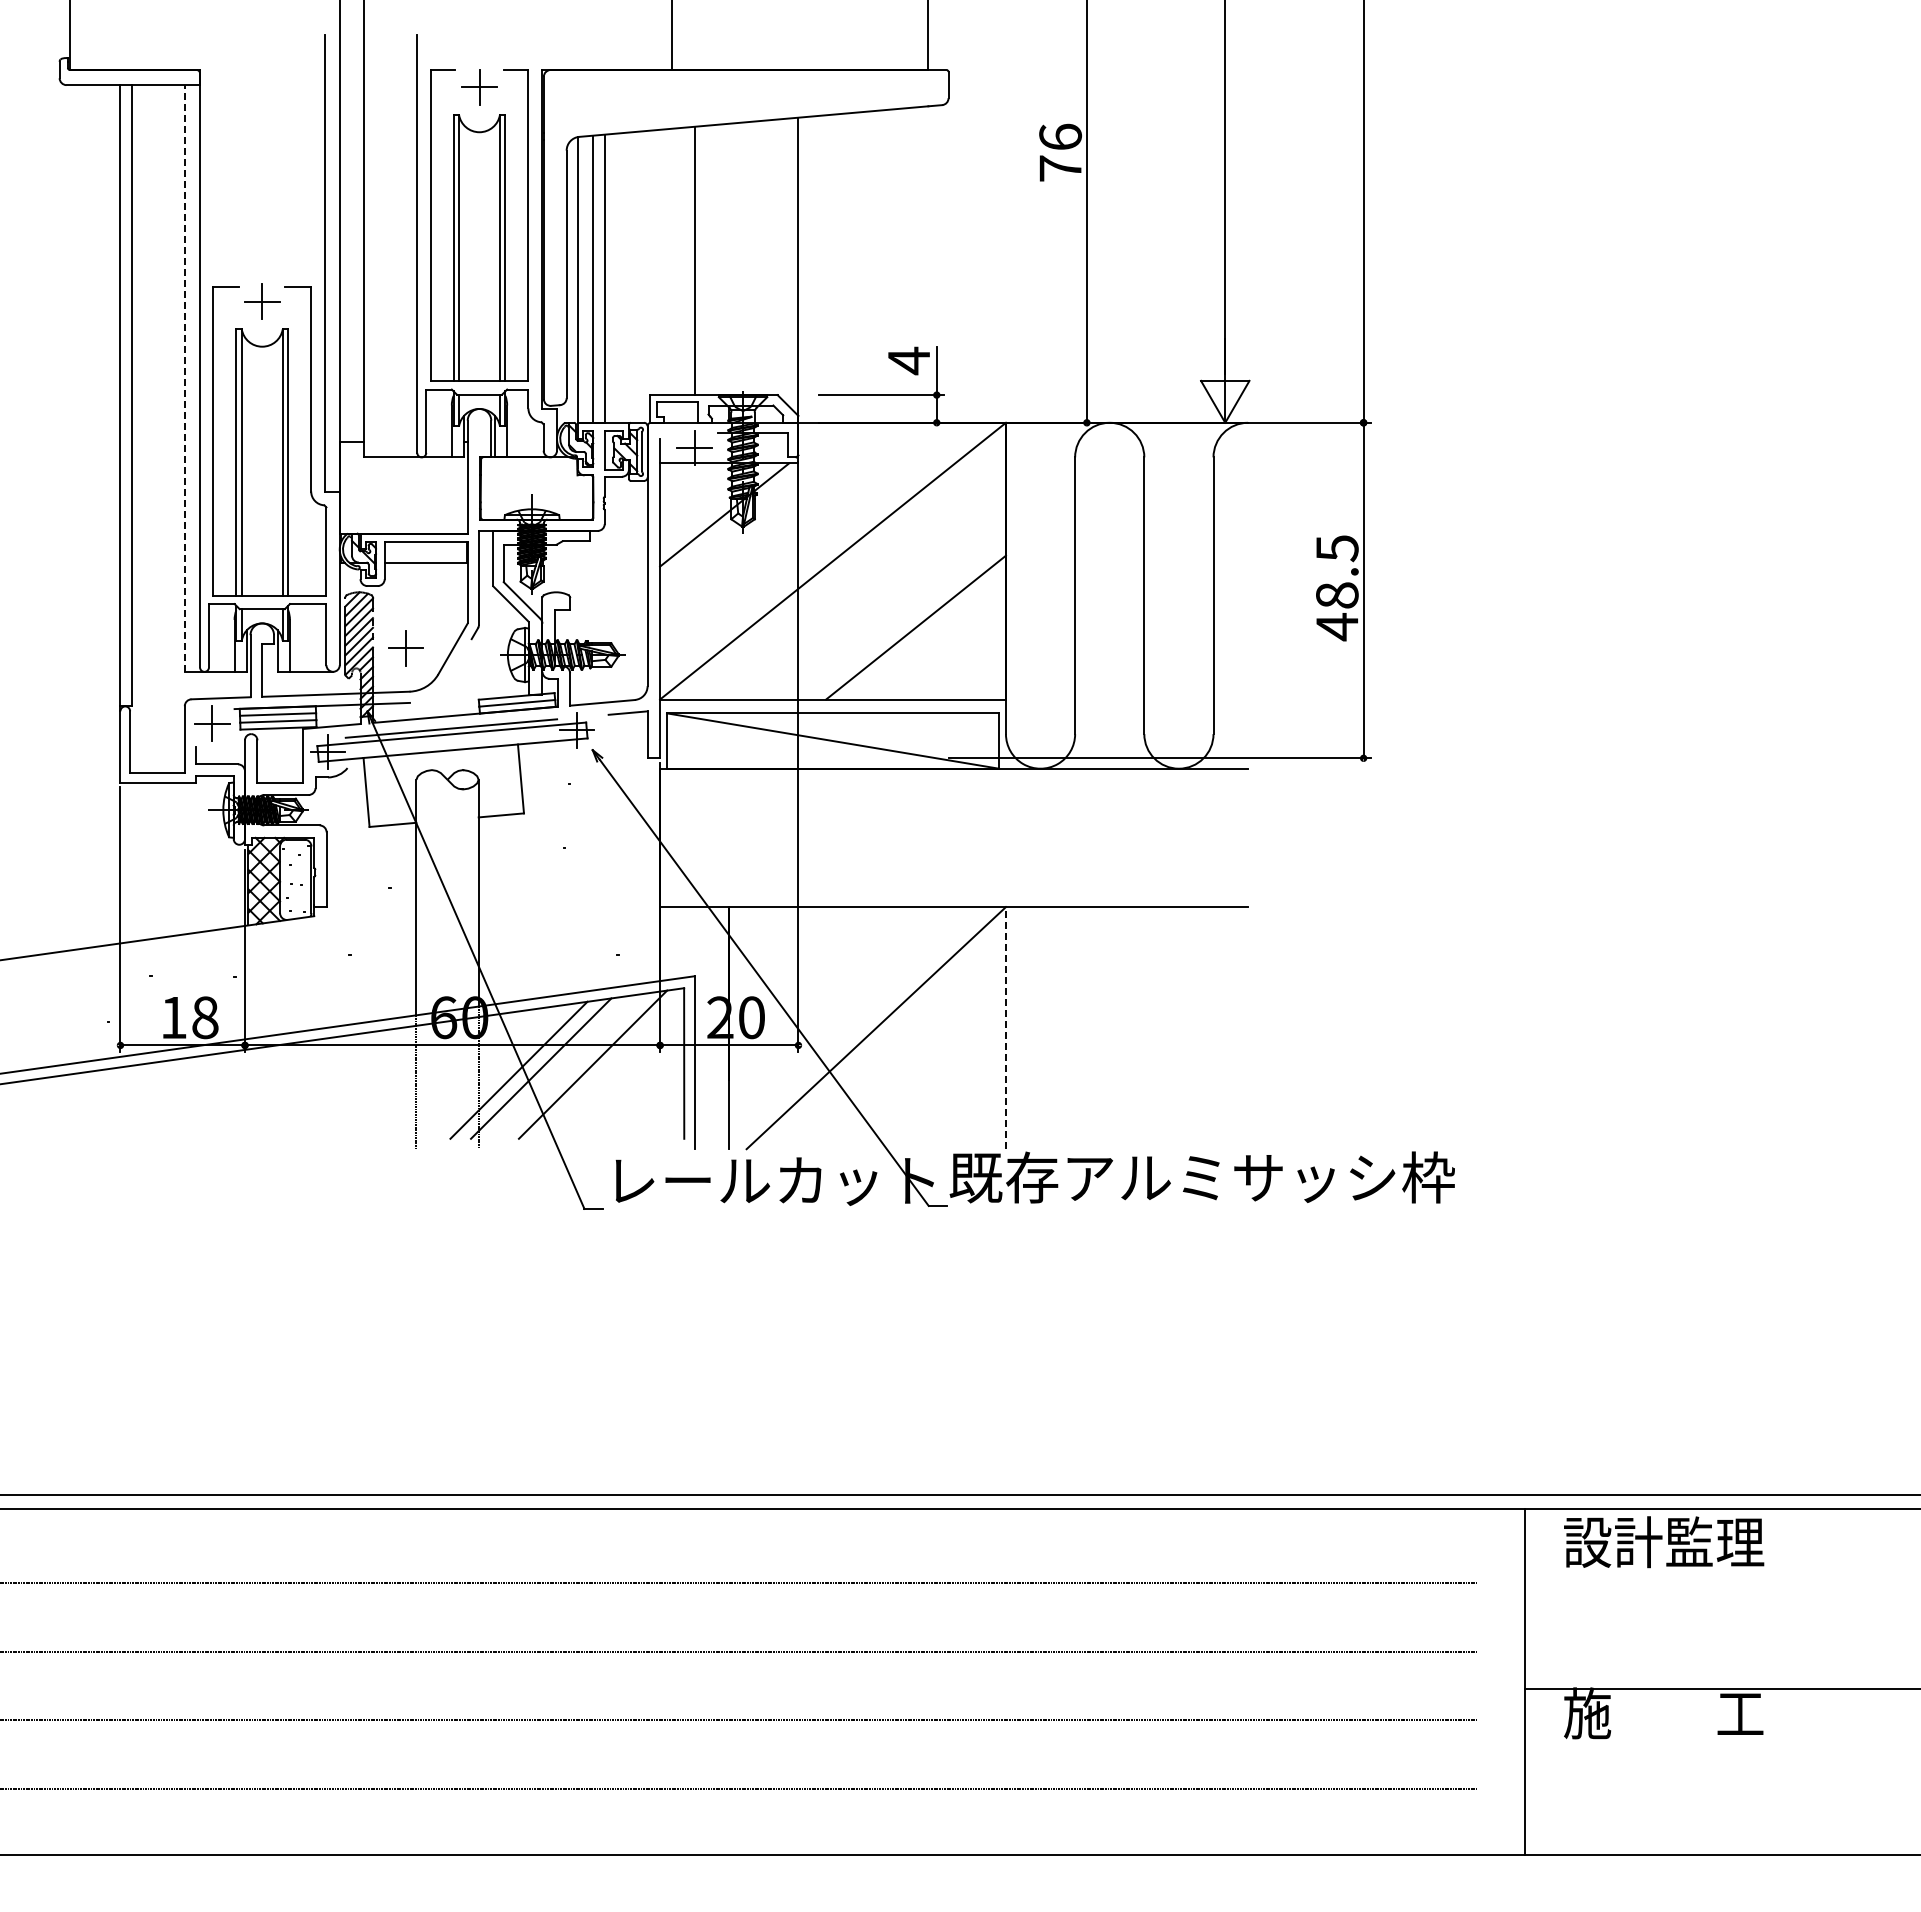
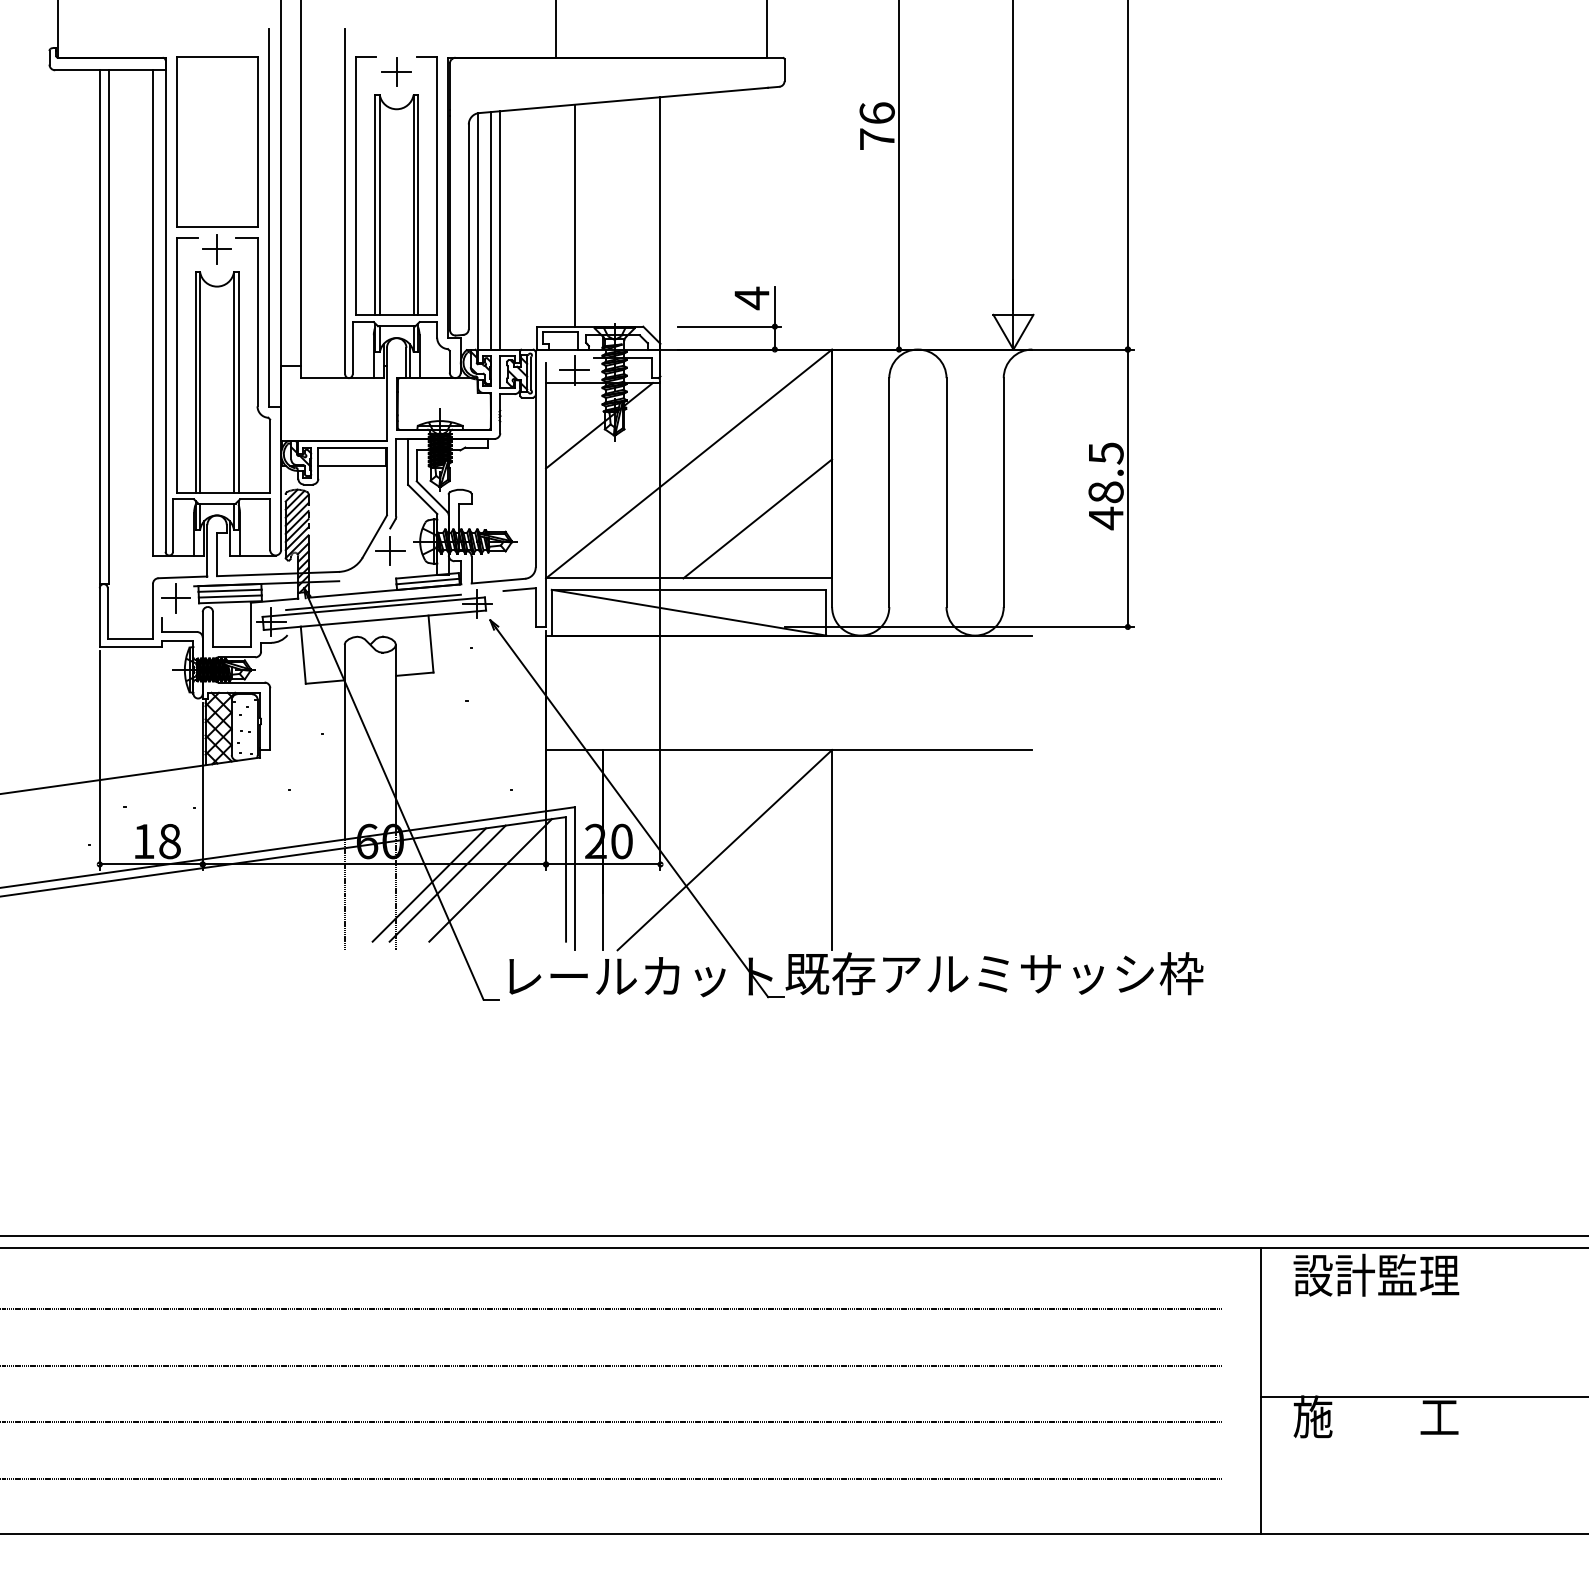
part: (261, 171) -> (216, 141), added
line: (184, 378) -> (152, 312), dashed -> solid
part: (405, 648) -> (390, 551), moved
line: (1005, 1027) -> (831, 849), dashed -> solid

